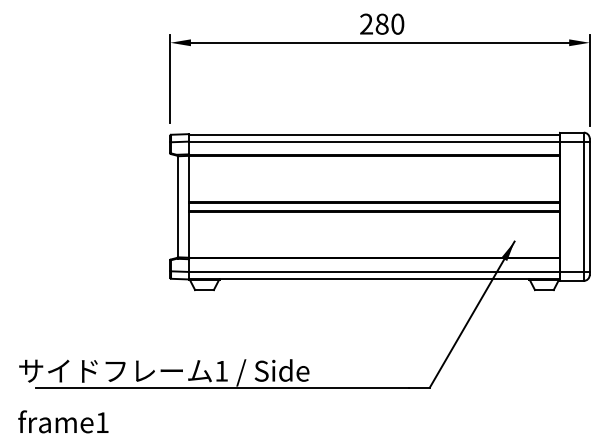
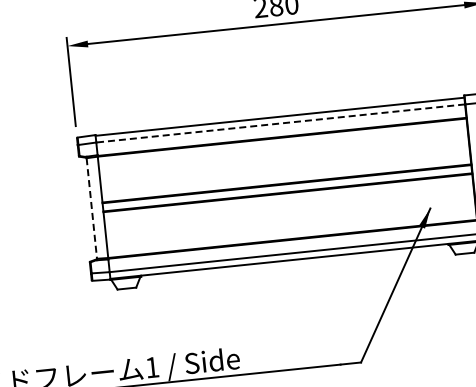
line: (373, 141) -> (279, 123), solid -> dashed
line: (177, 206) -> (91, 208), solid -> dashed

